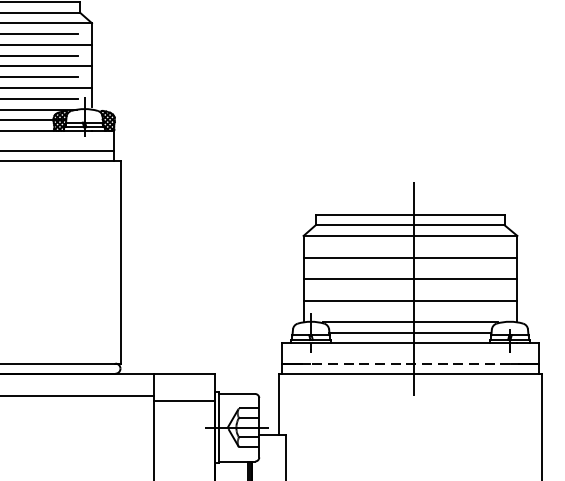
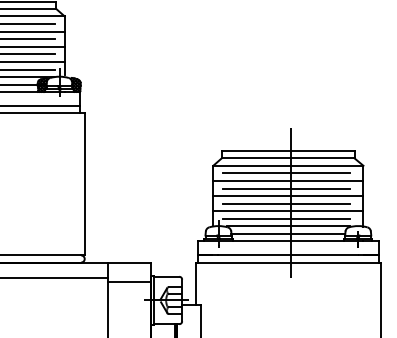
line: (407, 246) -> (286, 173), added
line: (407, 268) -> (286, 188), added
line: (407, 289) -> (286, 203), added
line: (407, 310) -> (286, 218), added
line: (409, 363) -> (287, 255), dashed -> solid

